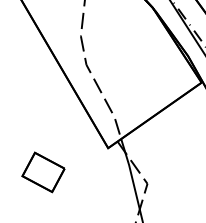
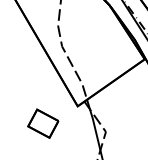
part: (43, 172) -> (43, 123), moved

